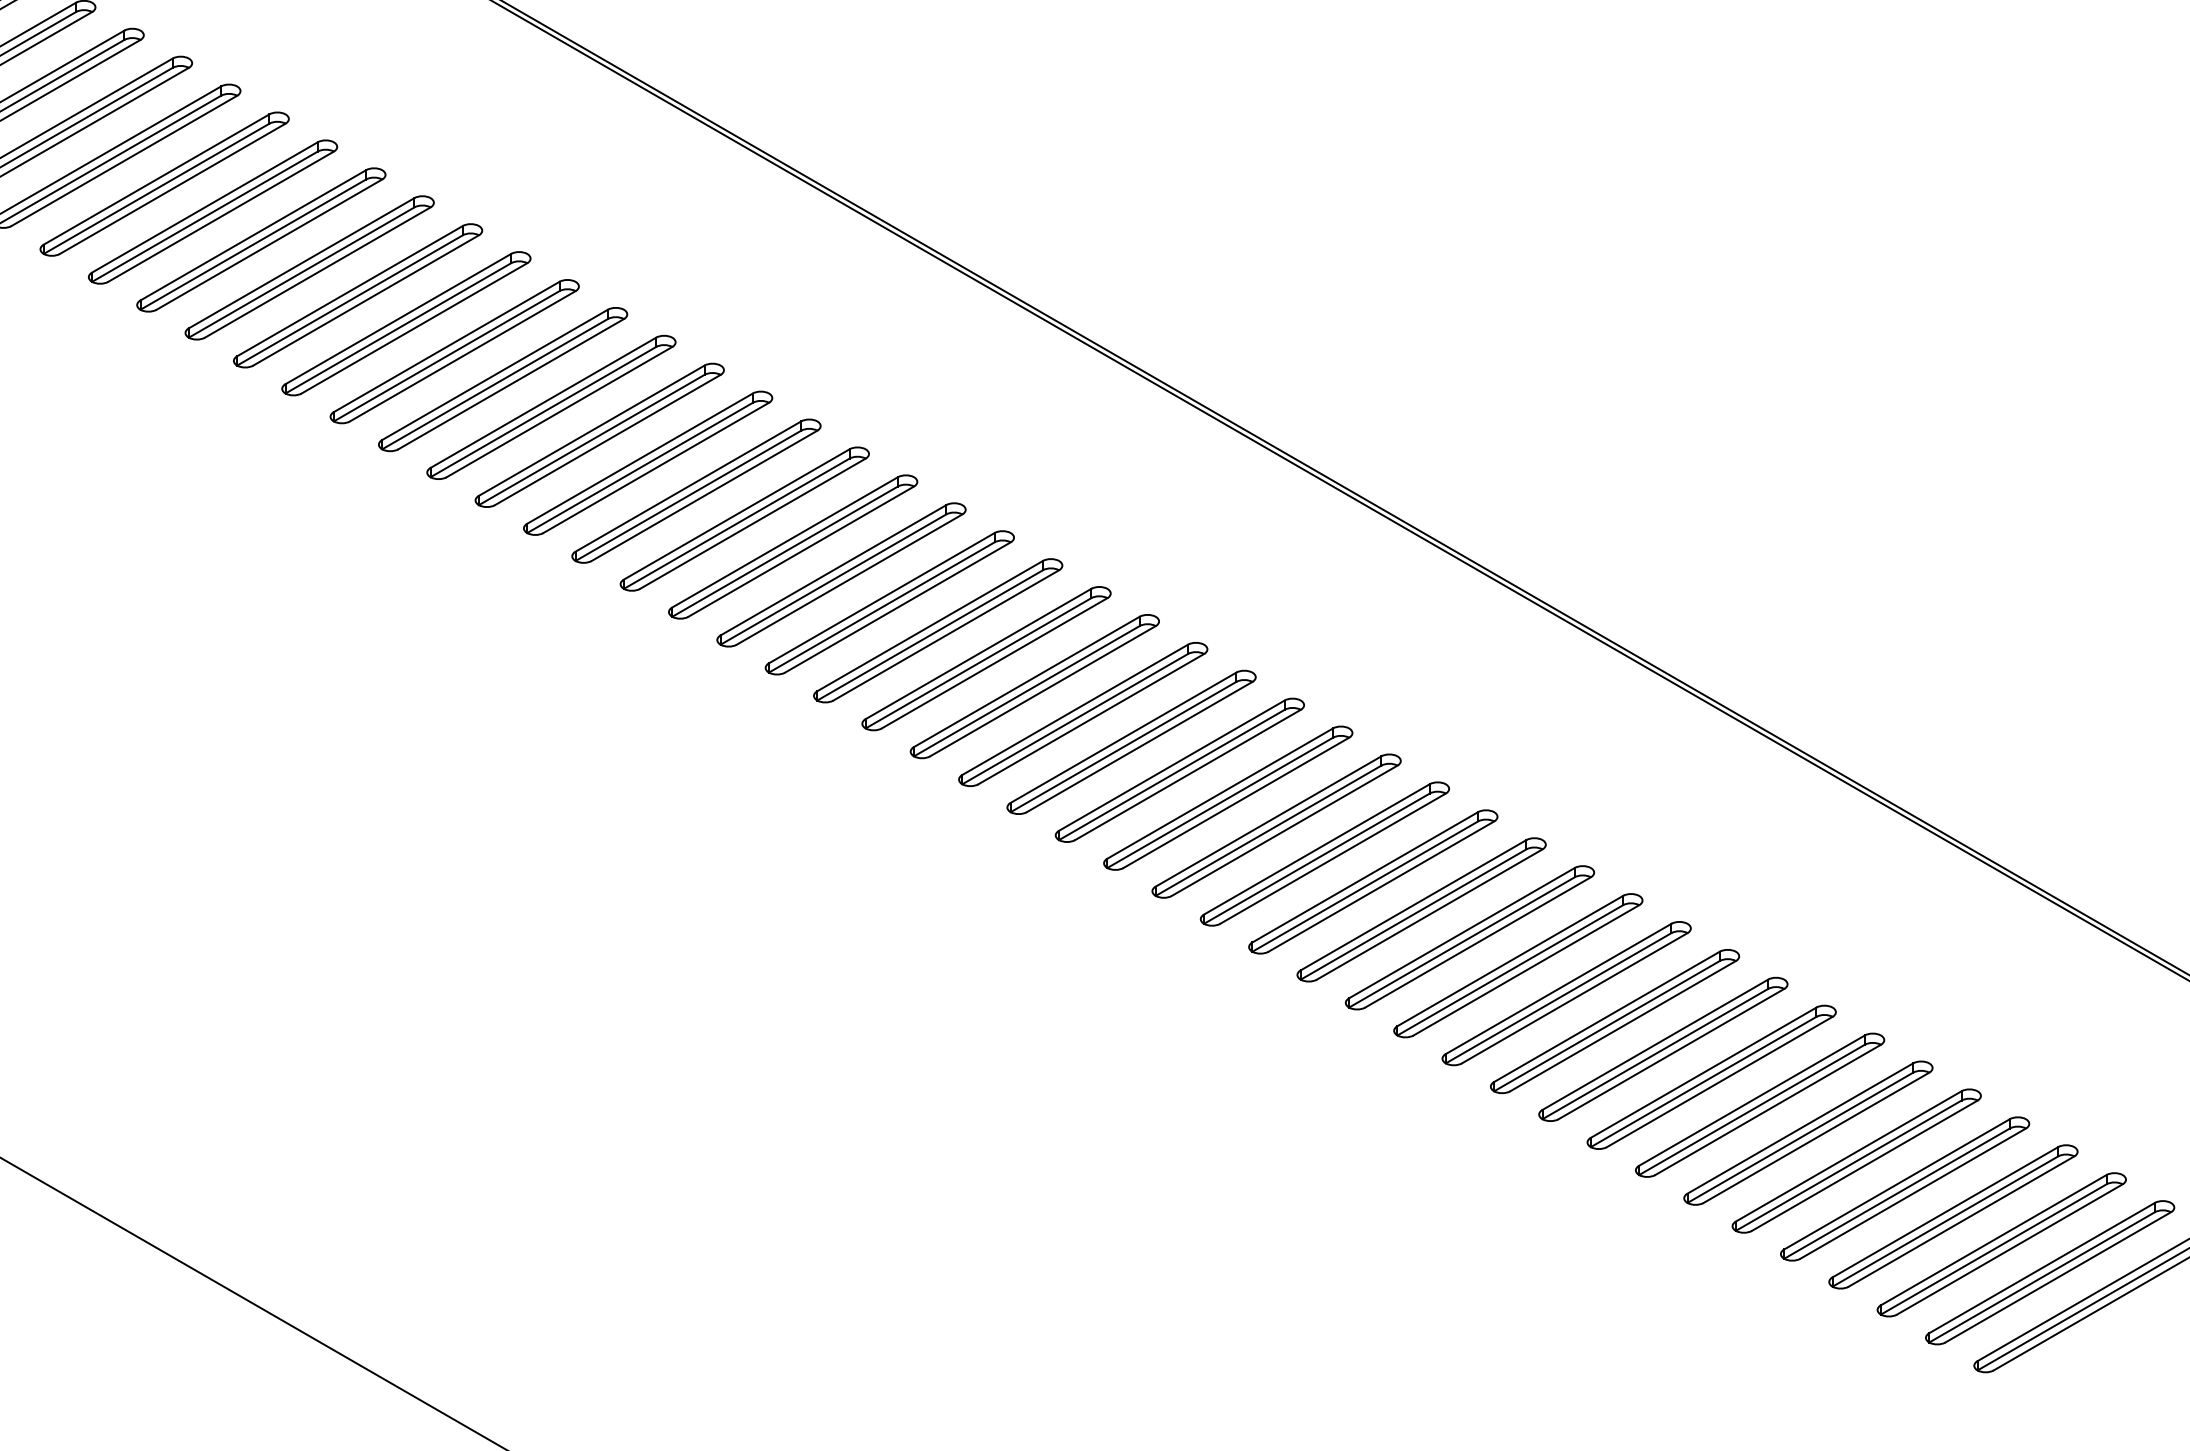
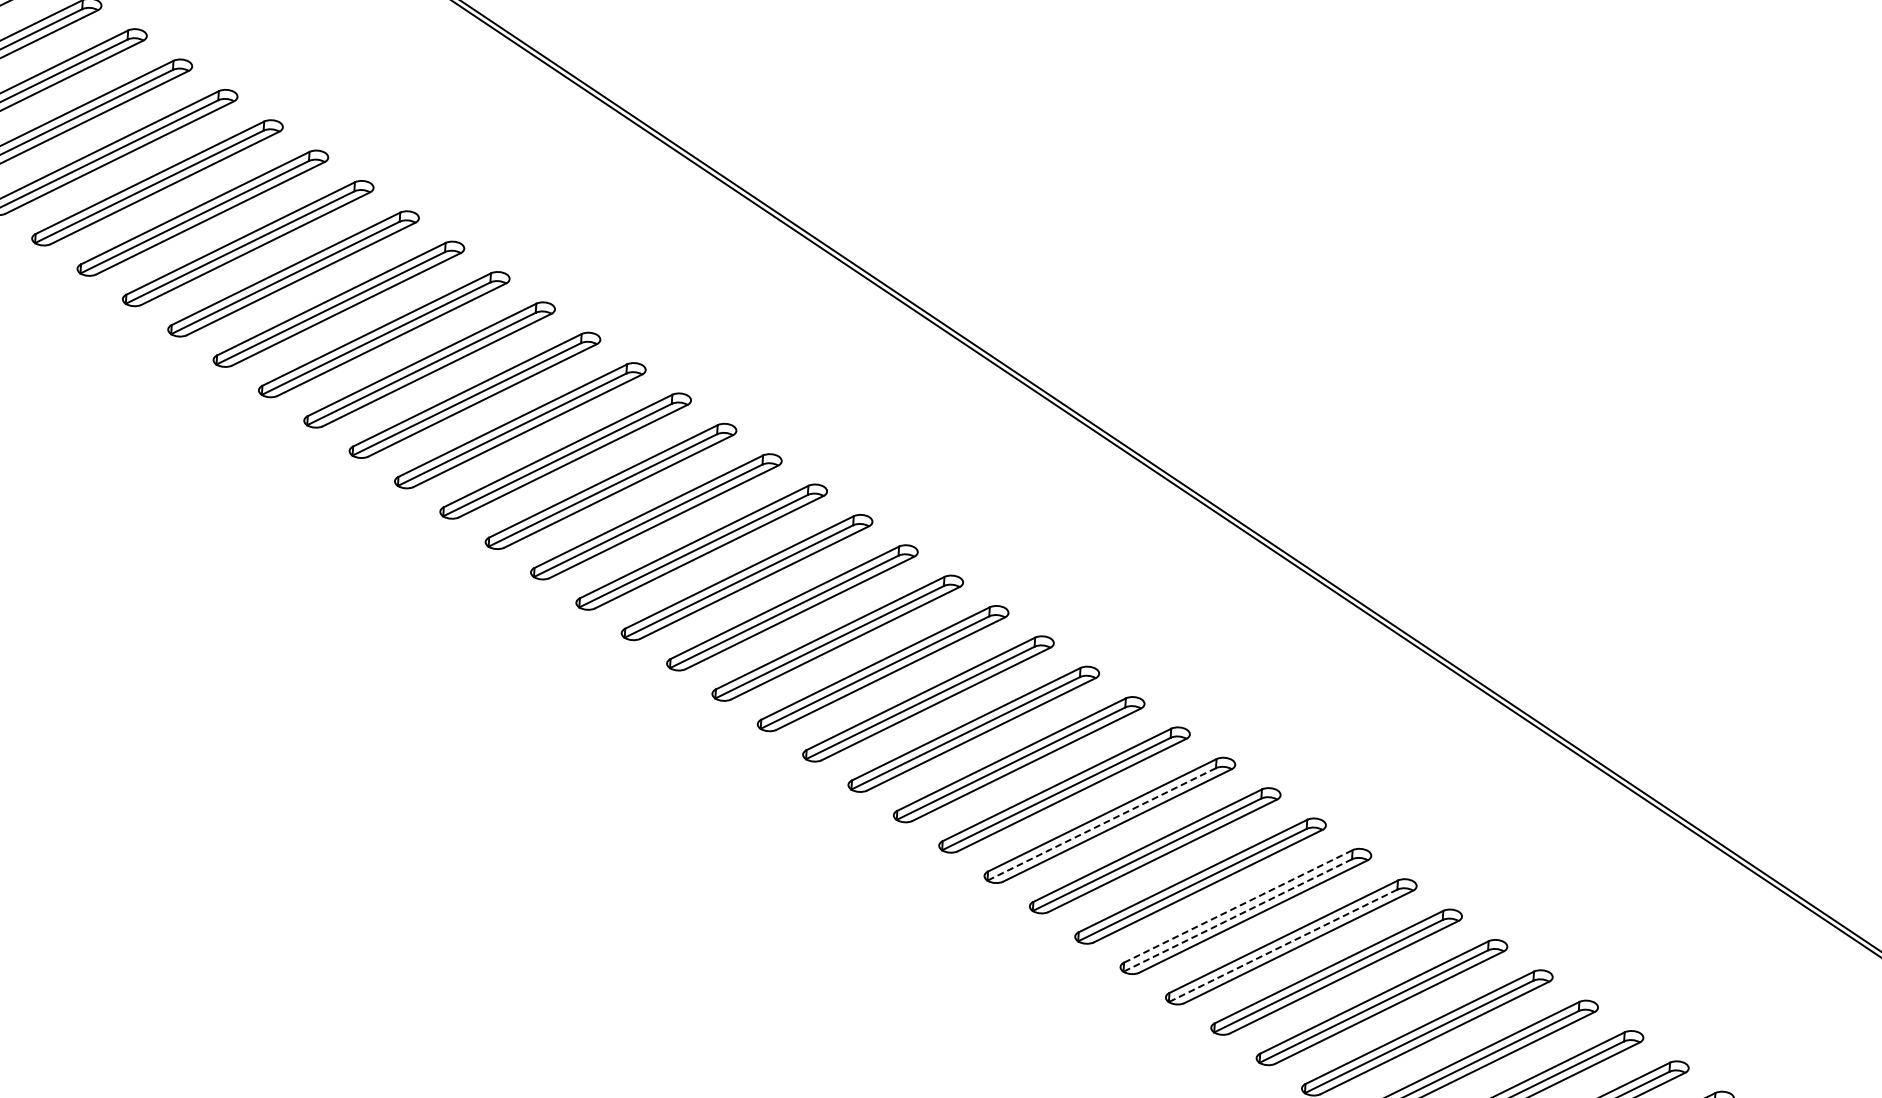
line: (1219, 803) -> (1100, 824), solid -> dashed
line: (1365, 877) -> (1238, 906), solid -> dashed
line: (1364, 886) -> (1237, 915), solid -> dashed
line: (1413, 914) -> (1283, 945), solid -> dashed

